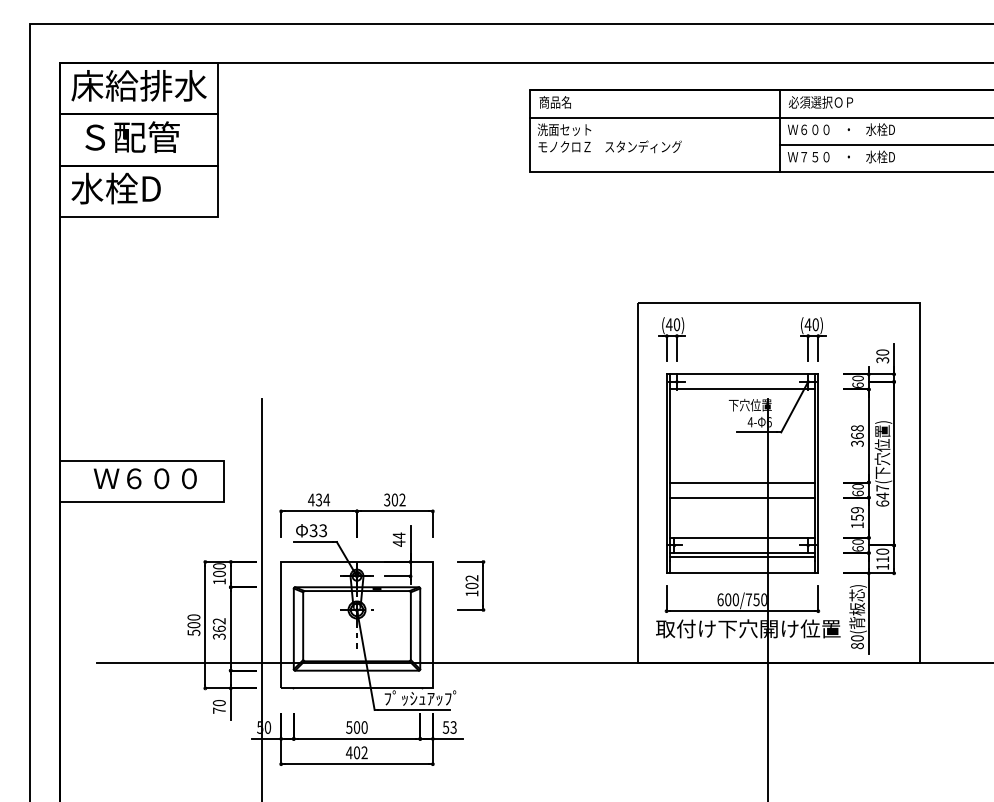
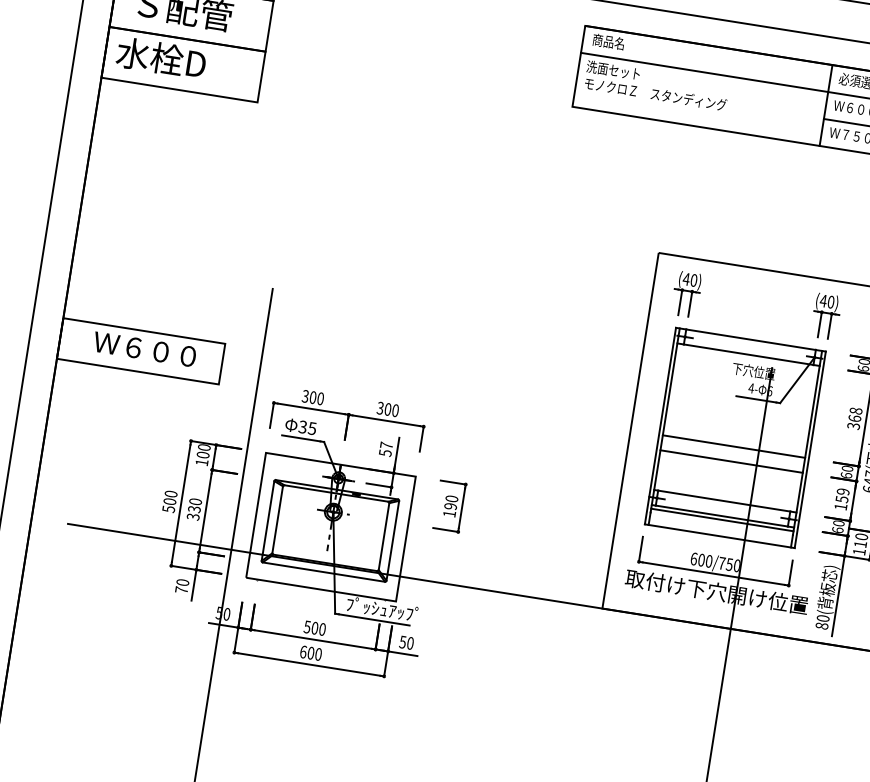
text: (319, 499) -> (313, 397), 434 -> 300
text: (402, 499) -> (395, 410), 302 -> 300
text: (323, 530) -> (312, 428), 33 -> 35
text: (398, 539) -> (385, 449), 44 -> 57
text: (471, 582) -> (450, 502), 102 -> 190
text: (218, 625) -> (194, 505), 362 -> 330
text: (453, 727) -> (410, 643), 53 -> 50
text: (356, 752) -> (310, 652), 402 -> 600

